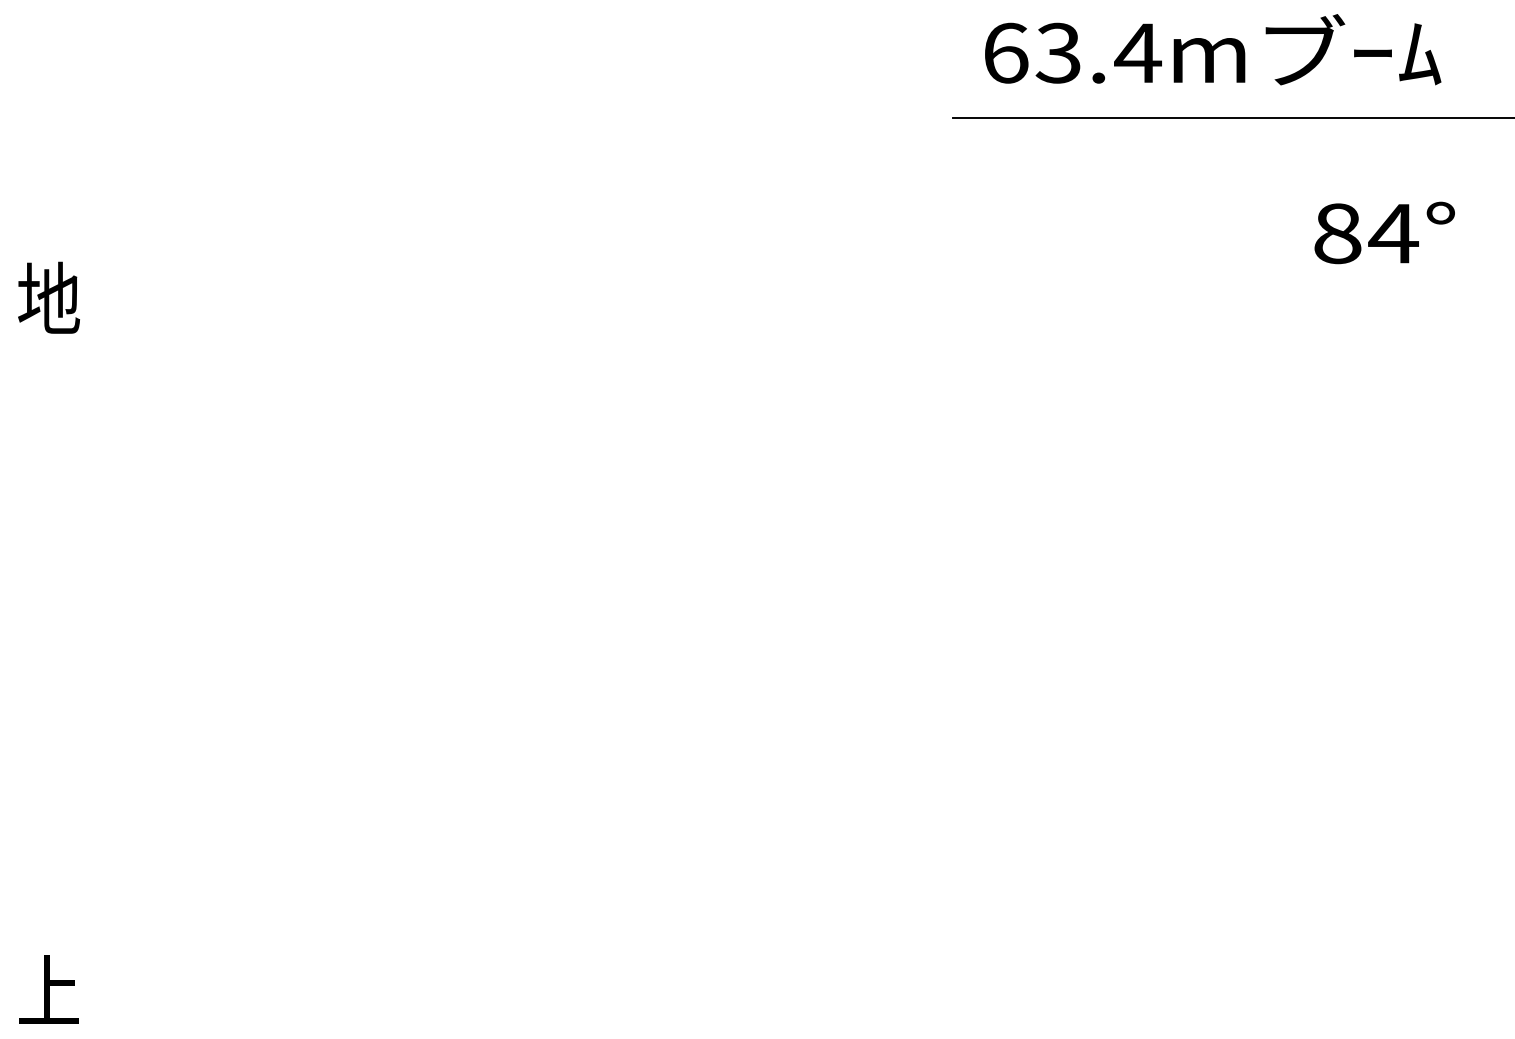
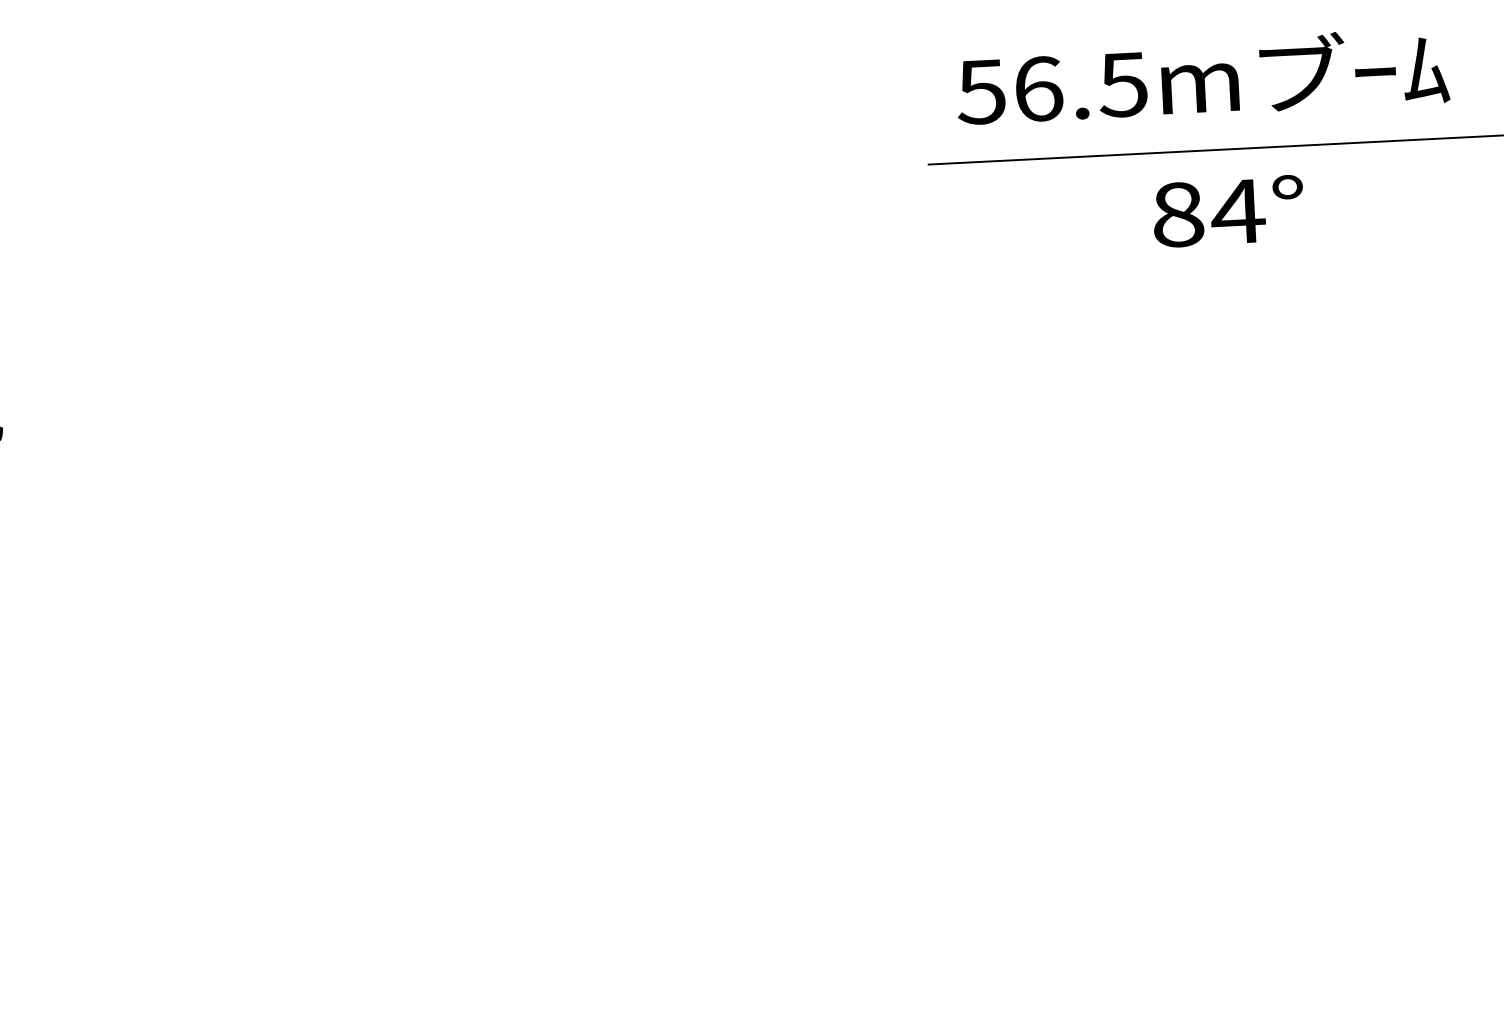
text: (1071, 52) -> (1052, 87), 63.4m -> 56.5m
text: (1384, 232) -> (1228, 210), moved

